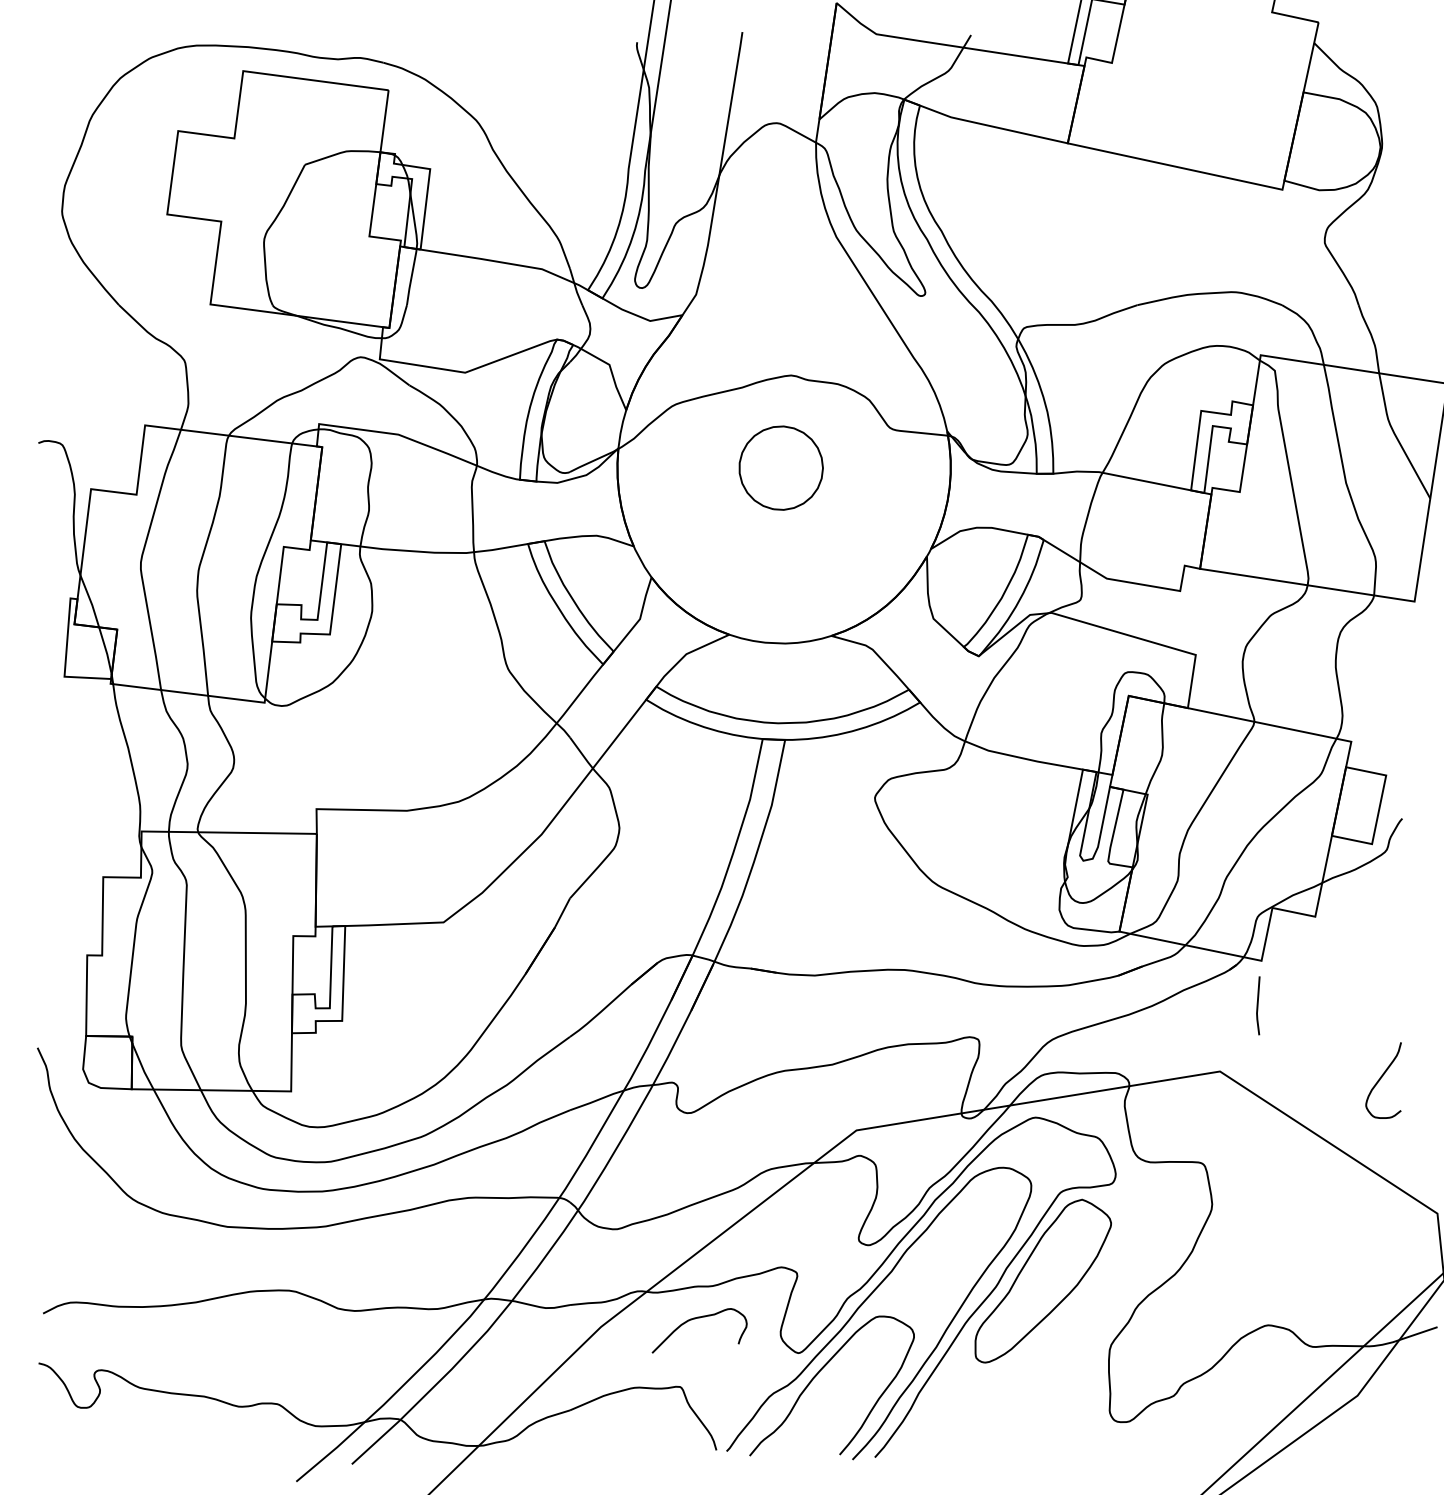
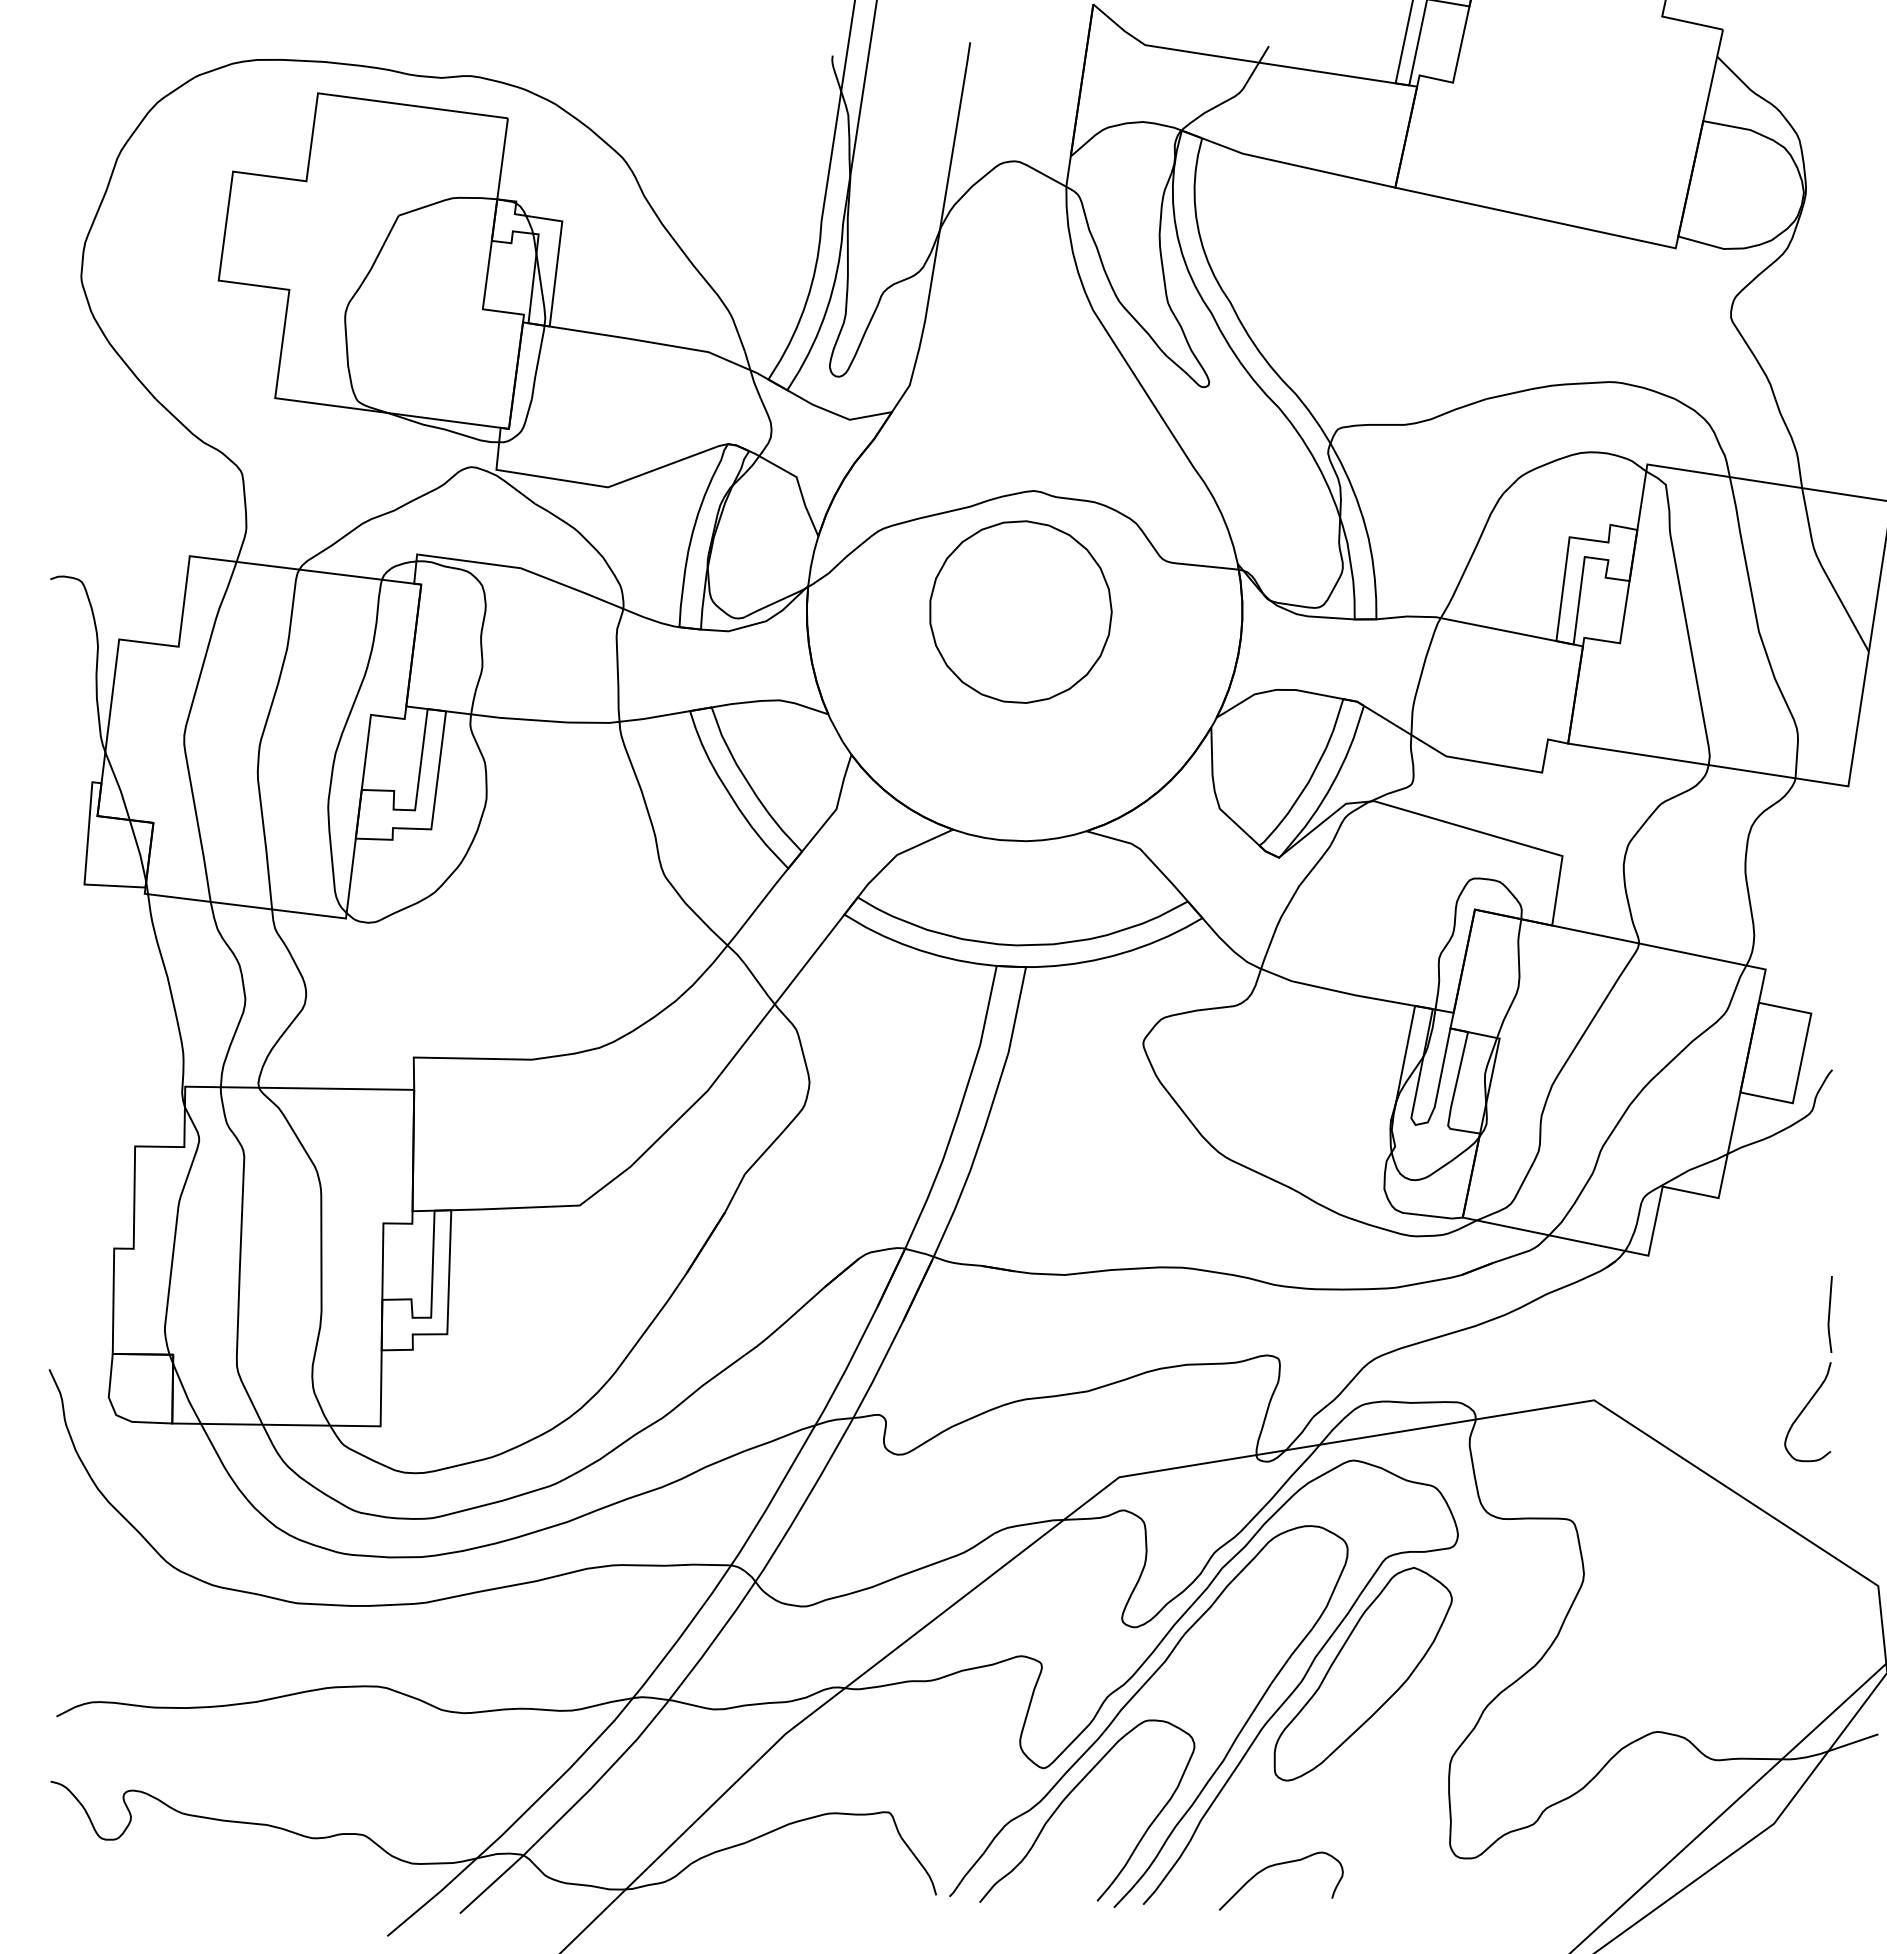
part: (780, 467) -> (1020, 611), size x1.67
line: (1257, 1005) -> (1829, 1314), moved
curve: (696, 1318) -> (1277, 1865), moved

